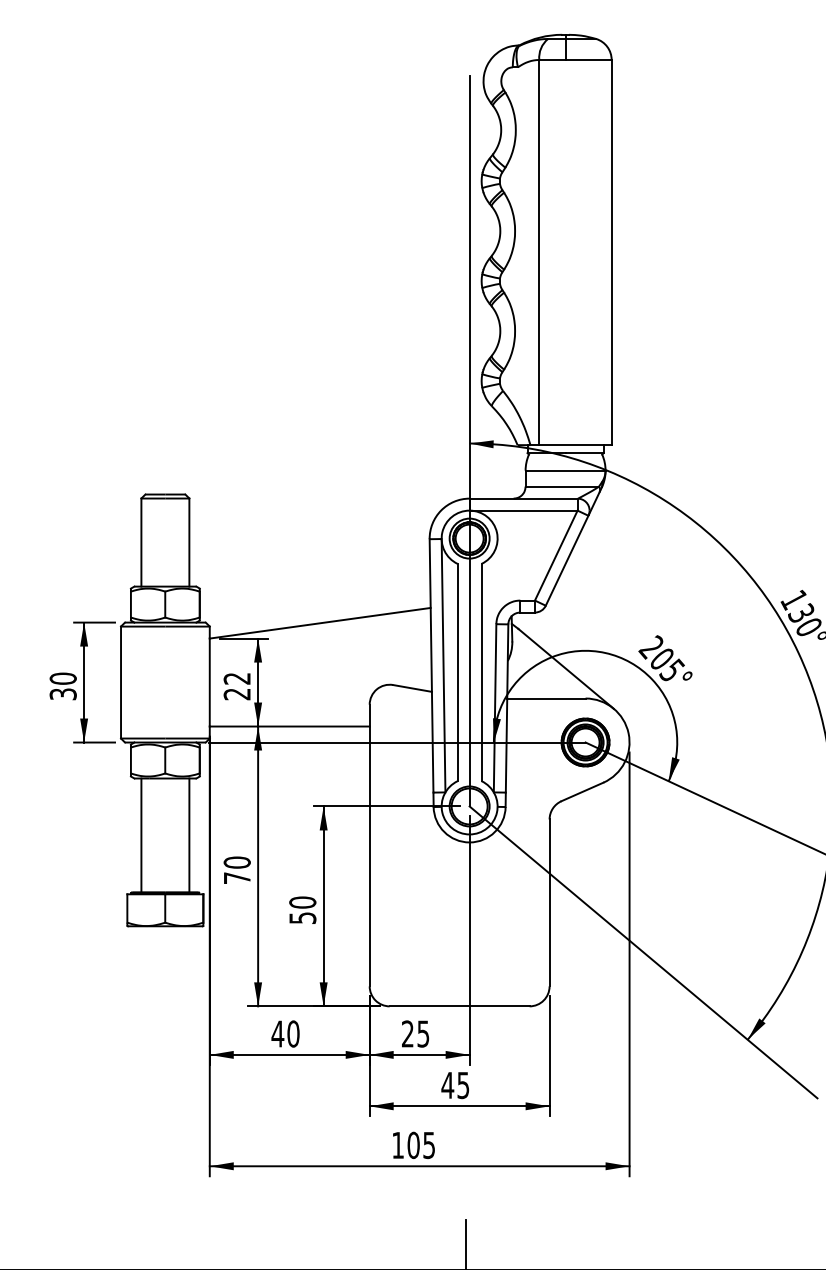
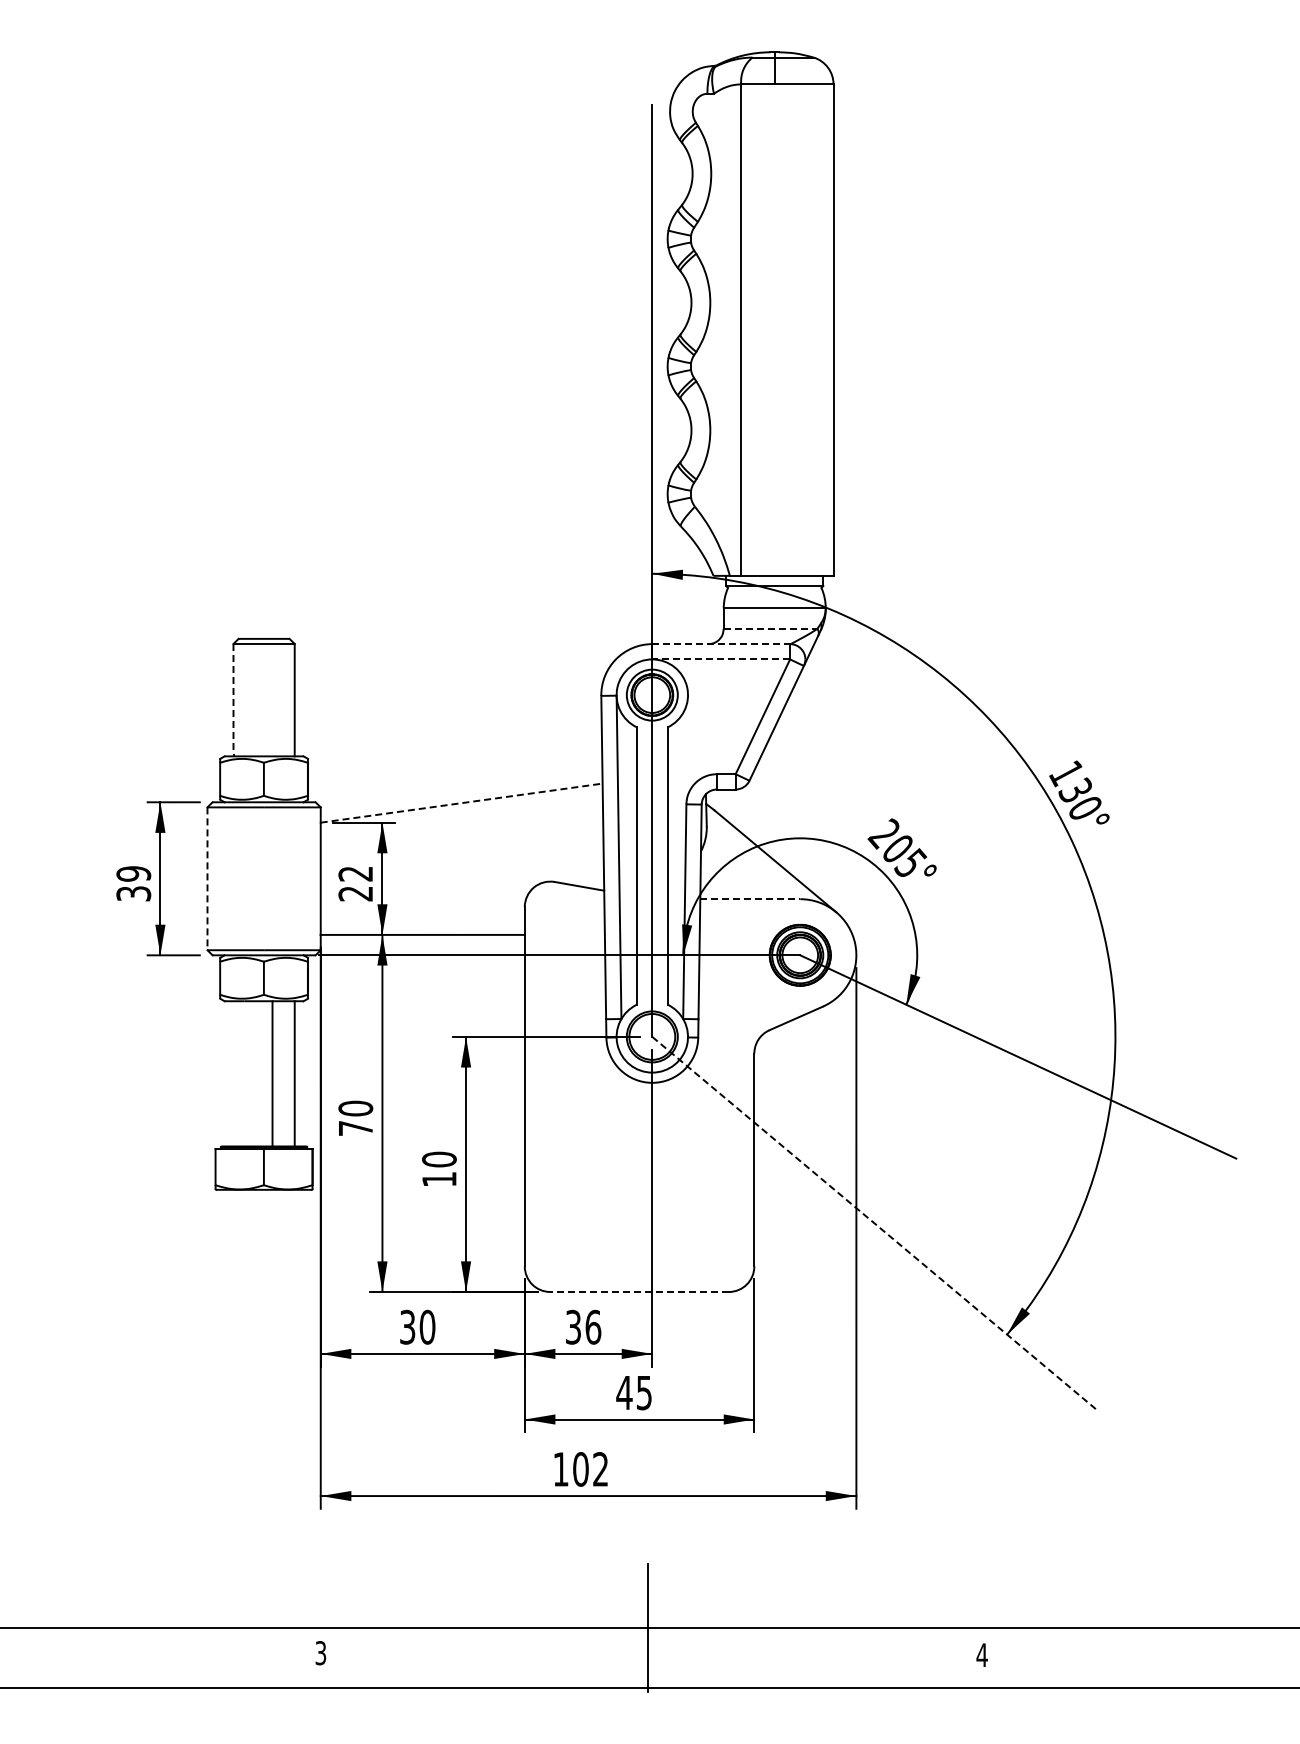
line: (562, 486) -> (770, 628), solid -> dashed
line: (523, 498) -> (721, 644), solid -> dashed
line: (523, 510) -> (721, 659), solid -> dashed
line: (141, 542) -> (233, 700), solid -> dashed
line: (320, 623) -> (462, 803), solid -> dashed
text: (63, 678) -> (133, 873), 30 -> 39
line: (121, 683) -> (207, 879), solid -> dashed
line: (546, 698) -> (750, 899), solid -> dashed
line: (141, 835) -> (272, 1073), moved
text: (302, 918) -> (439, 1179), 50 -> 10
line: (643, 952) -> (874, 1223), solid -> dashed
line: (459, 1005) -> (639, 1291), solid -> dashed
text: (277, 1033) -> (407, 1326), 40 -> 30
text: (415, 1033) -> (583, 1326), 25 -> 36
text: (429, 1145) -> (600, 1469), 105 -> 102

